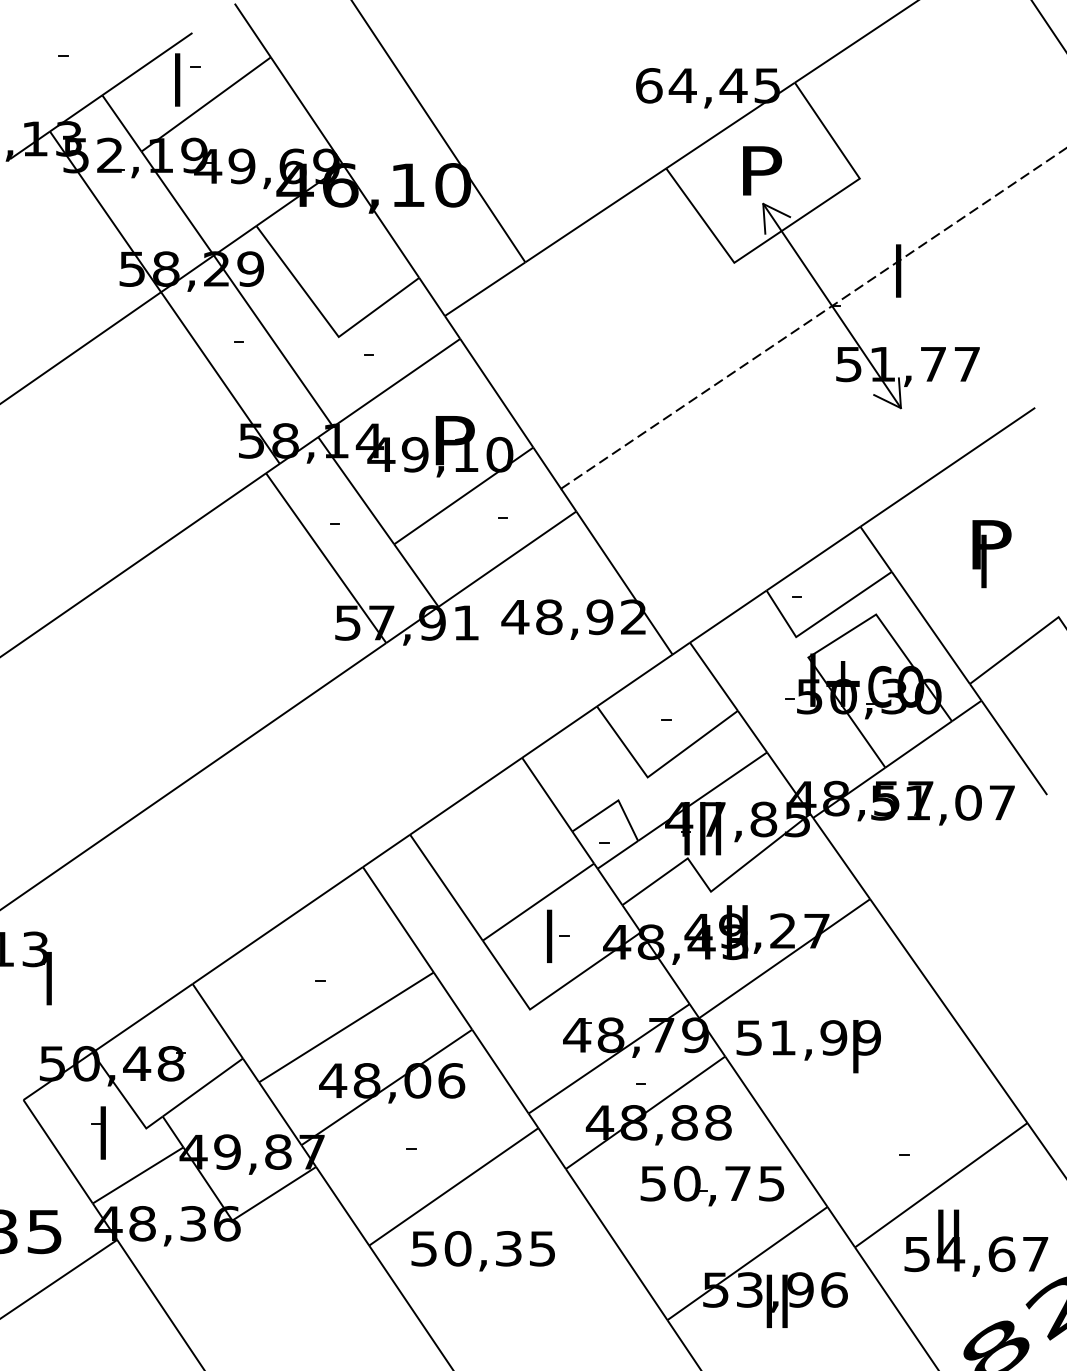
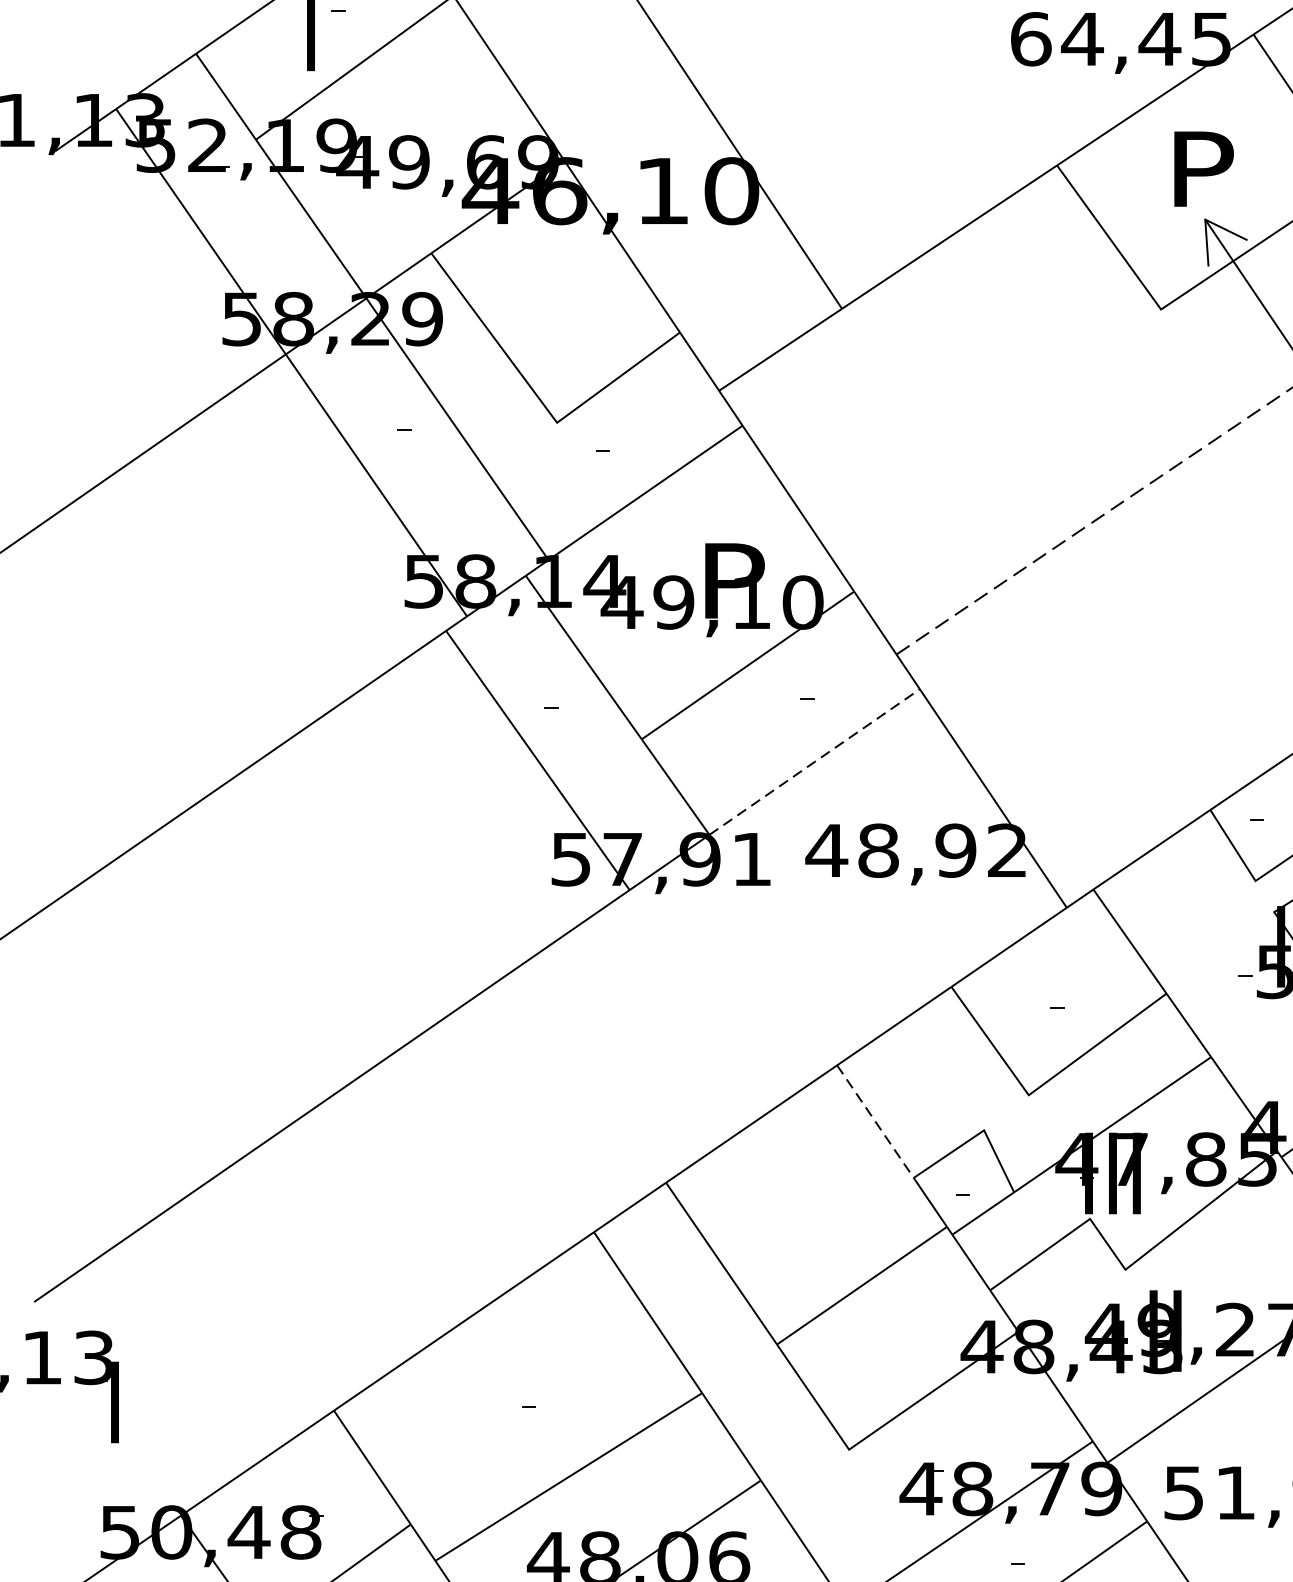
line: (507, 559) -> (814, 762), solid -> dashed
line: (547, 794) -> (875, 1121), solid -> dashed
part: (558, 935) -> (892, 1336), removed

